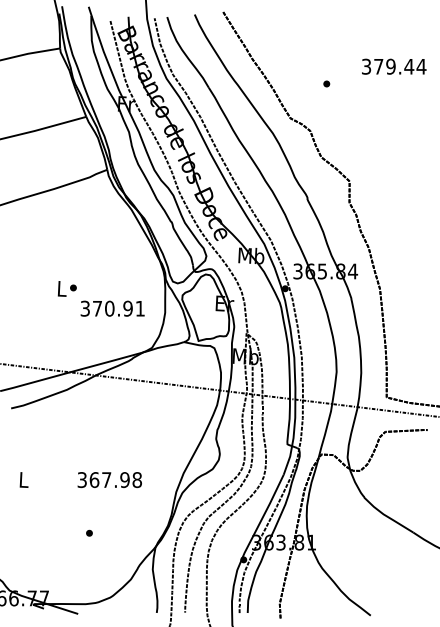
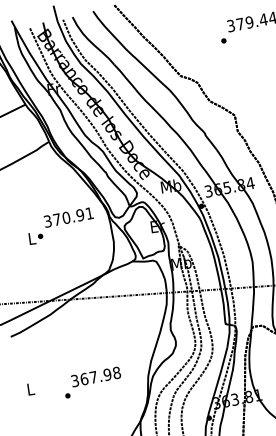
part: (326, 83) -> (223, 40), moved
text: (112, 308) -> (68, 217), moved
part: (89, 532) -> (67, 395), moved

